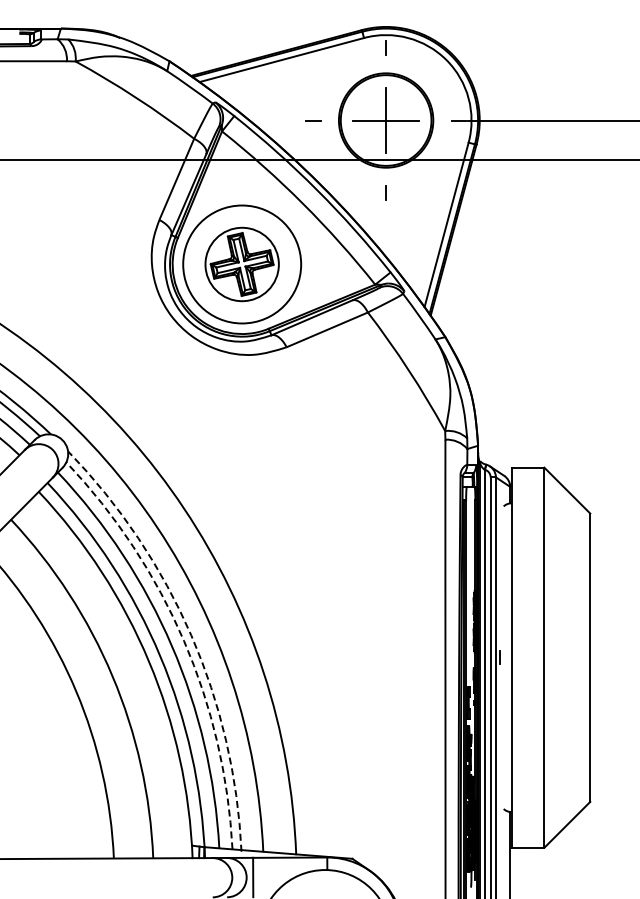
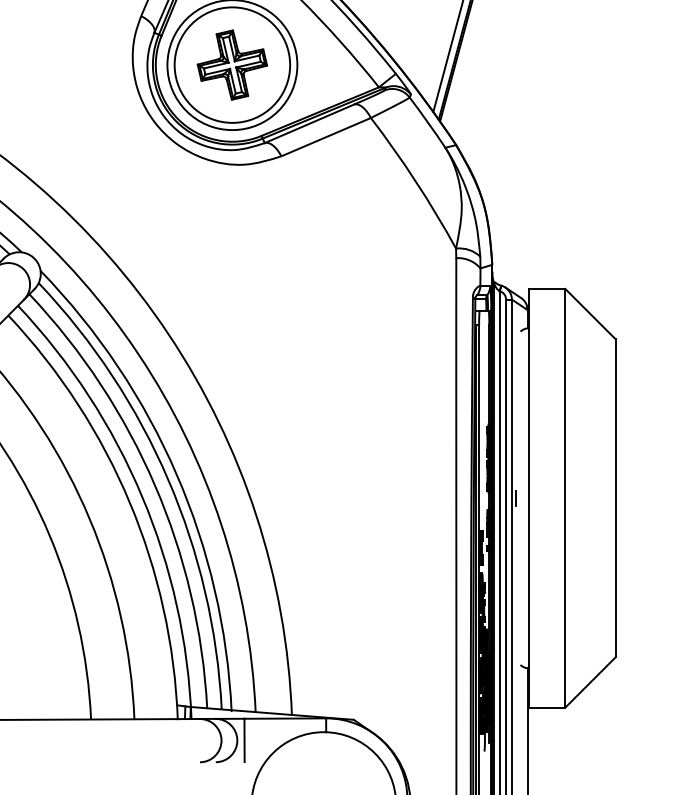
circle: (241, 264) -> (231, 65), size x1.43
arc: (191, 635) -> (176, 473), dashed -> solid
arc: (184, 641) -> (168, 480), dashed -> solid

